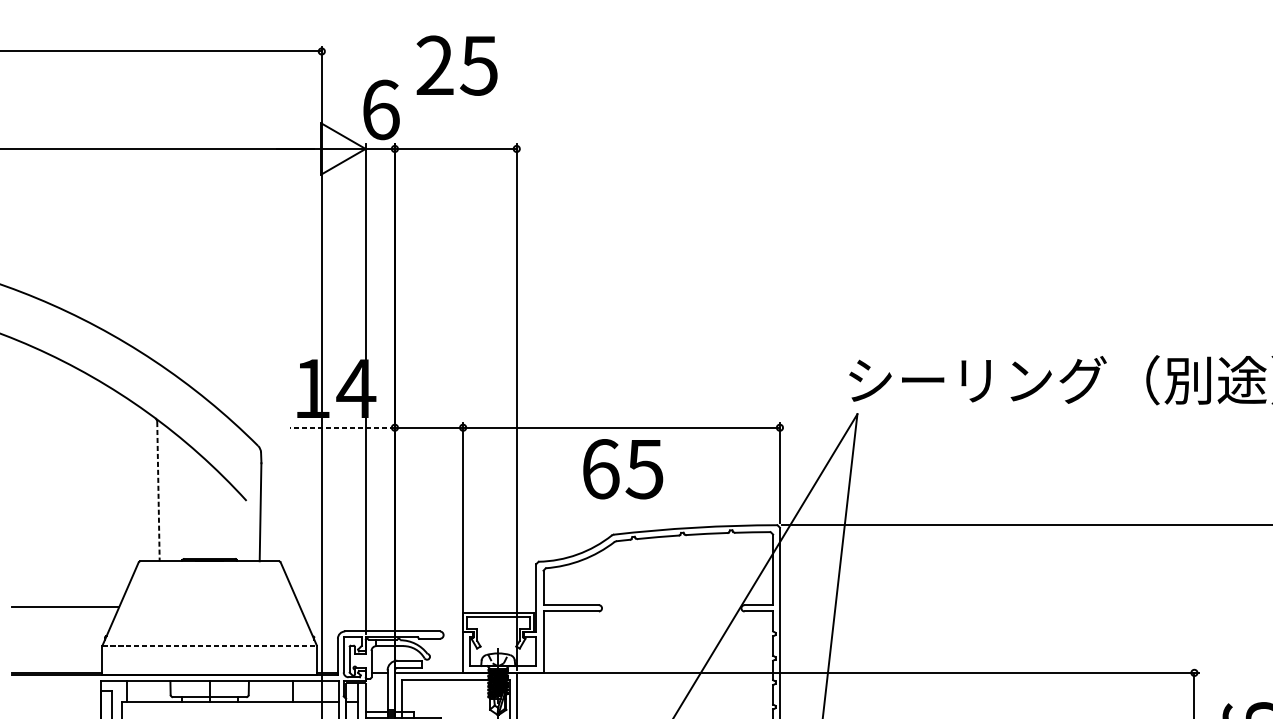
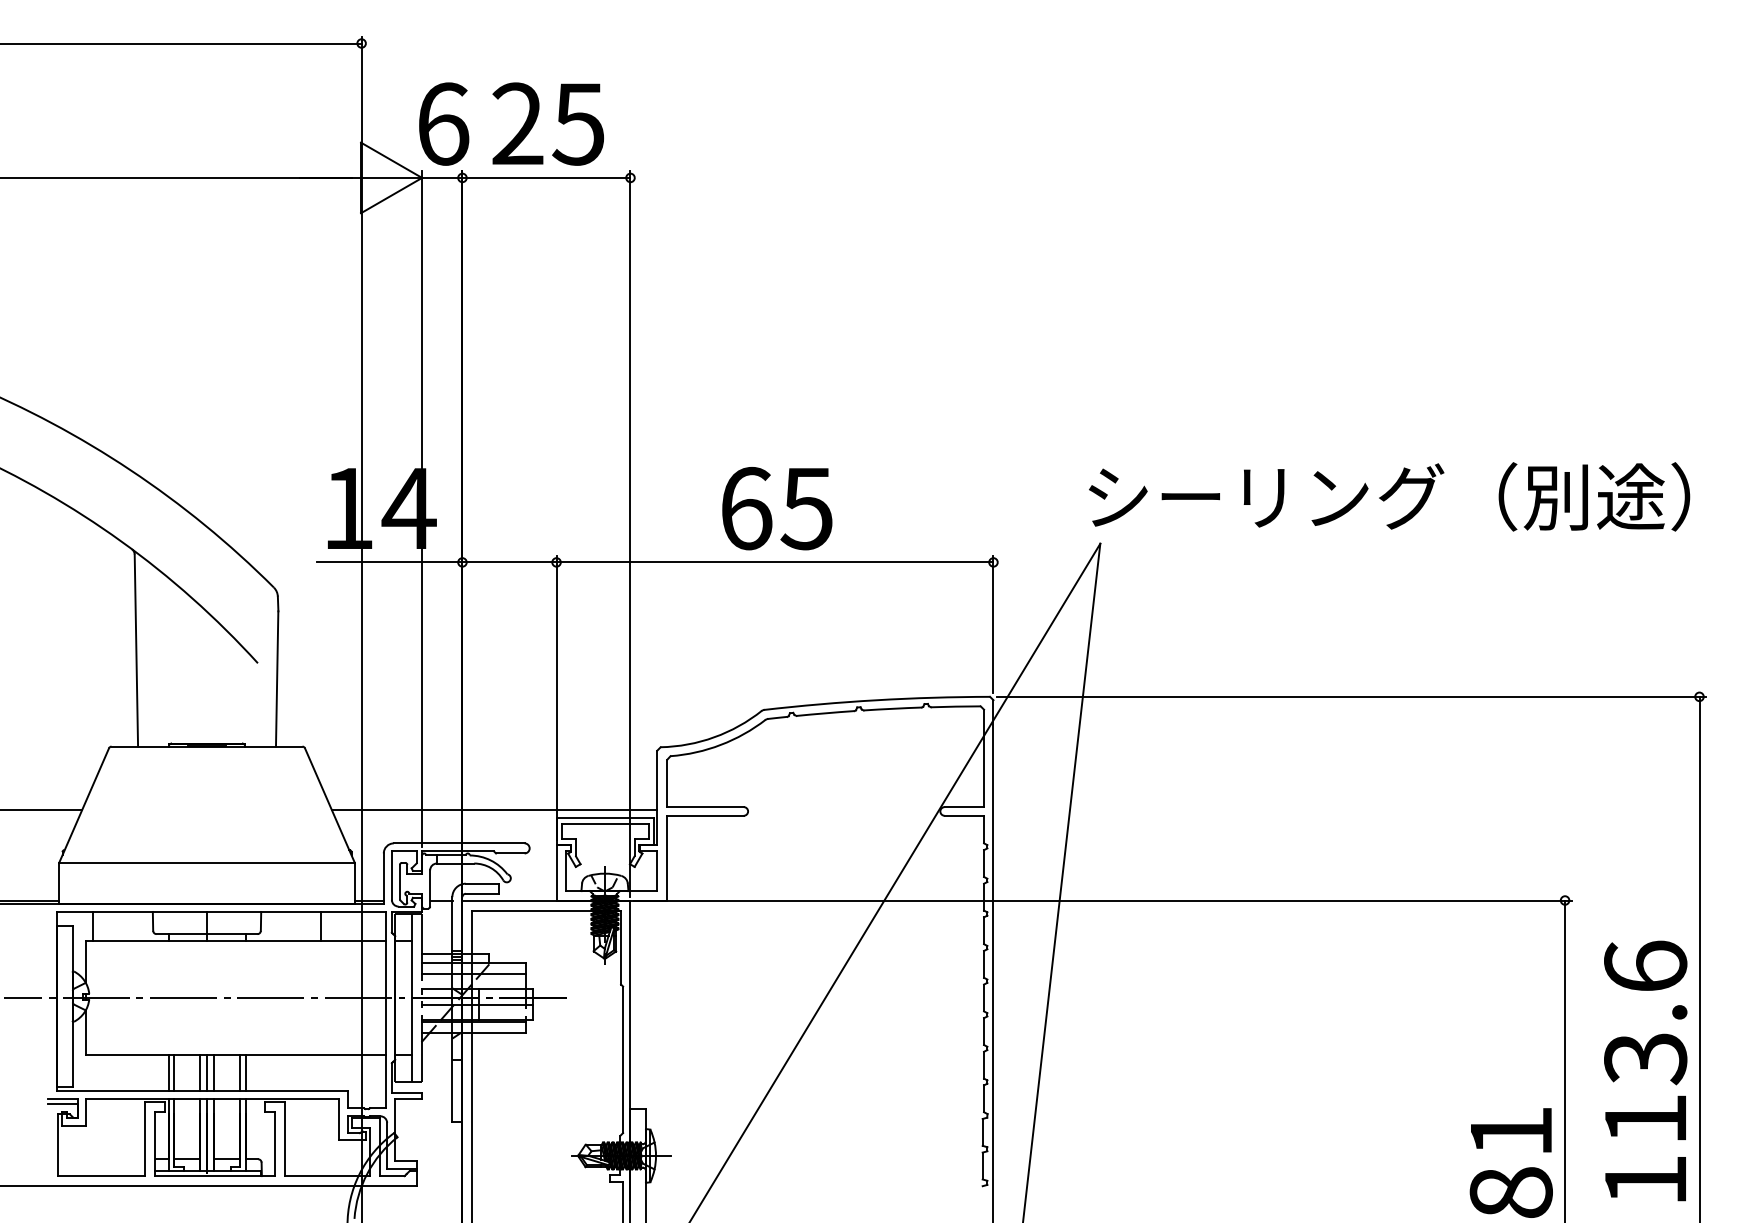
text: (456, 65) -> (547, 123), moved
line: (342, 427) -> (389, 562), dashed -> solid
text: (623, 469) -> (777, 508), moved
line: (158, 492) -> (136, 651), dashed -> solid
line: (418, 606) -> (494, 809), added
line: (210, 646) -> (207, 863), dashed -> solid

